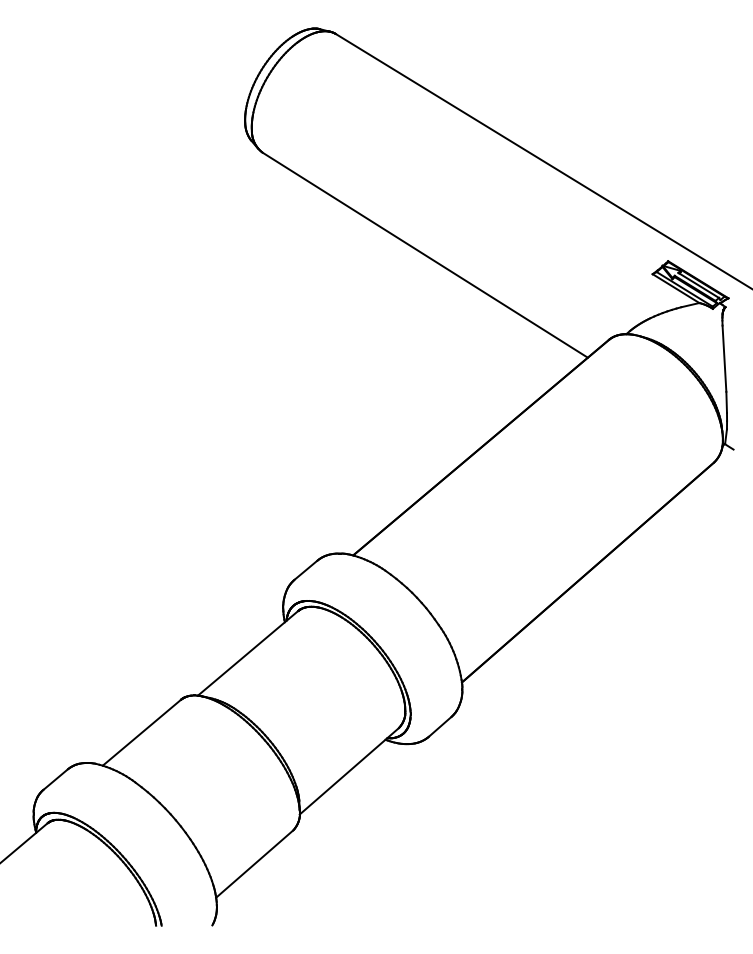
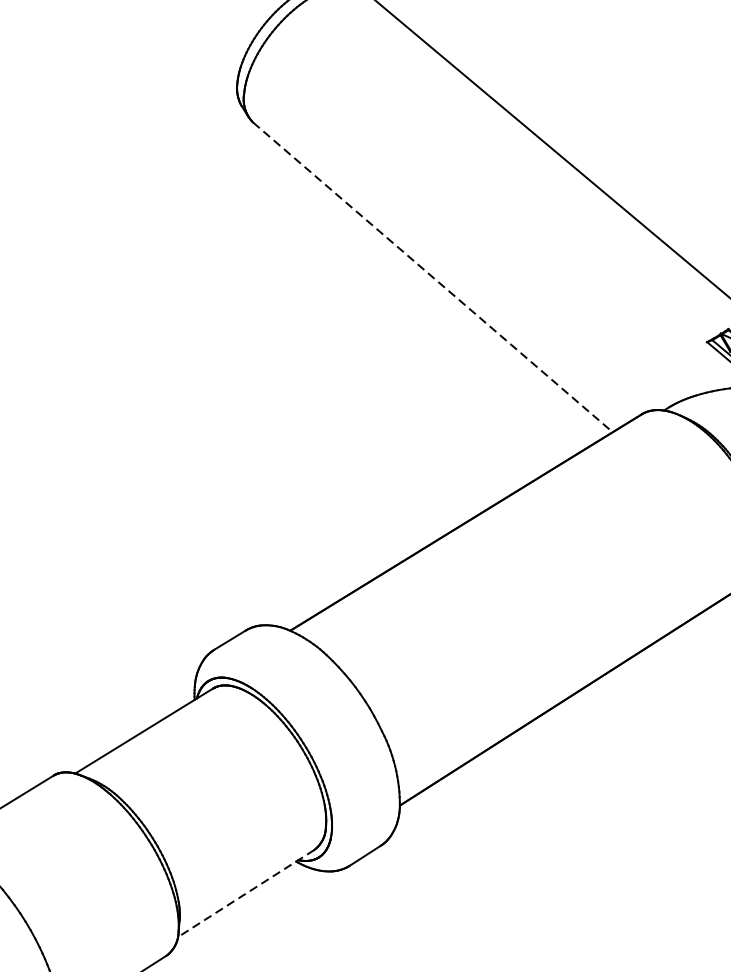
line: (425, 255) -> (433, 277), solid -> dashed
line: (349, 771) -> (246, 893), solid -> dashed

